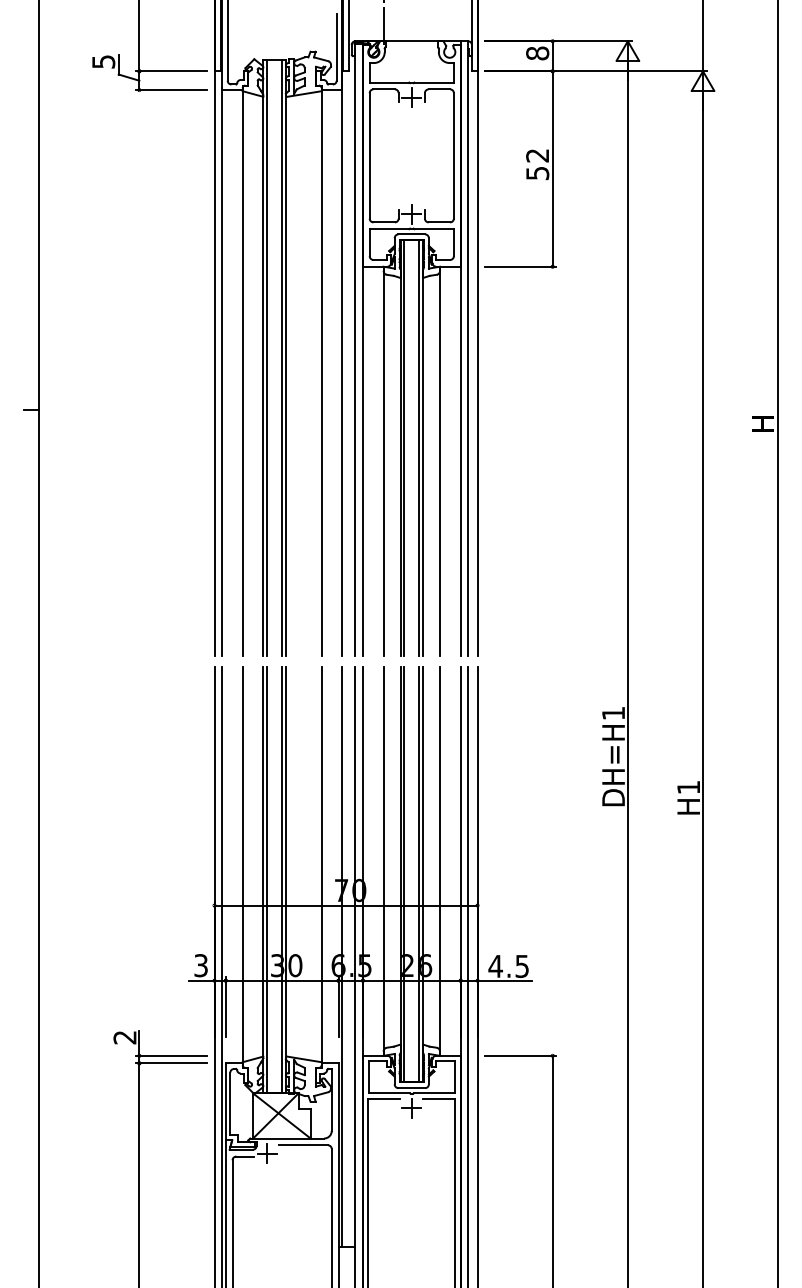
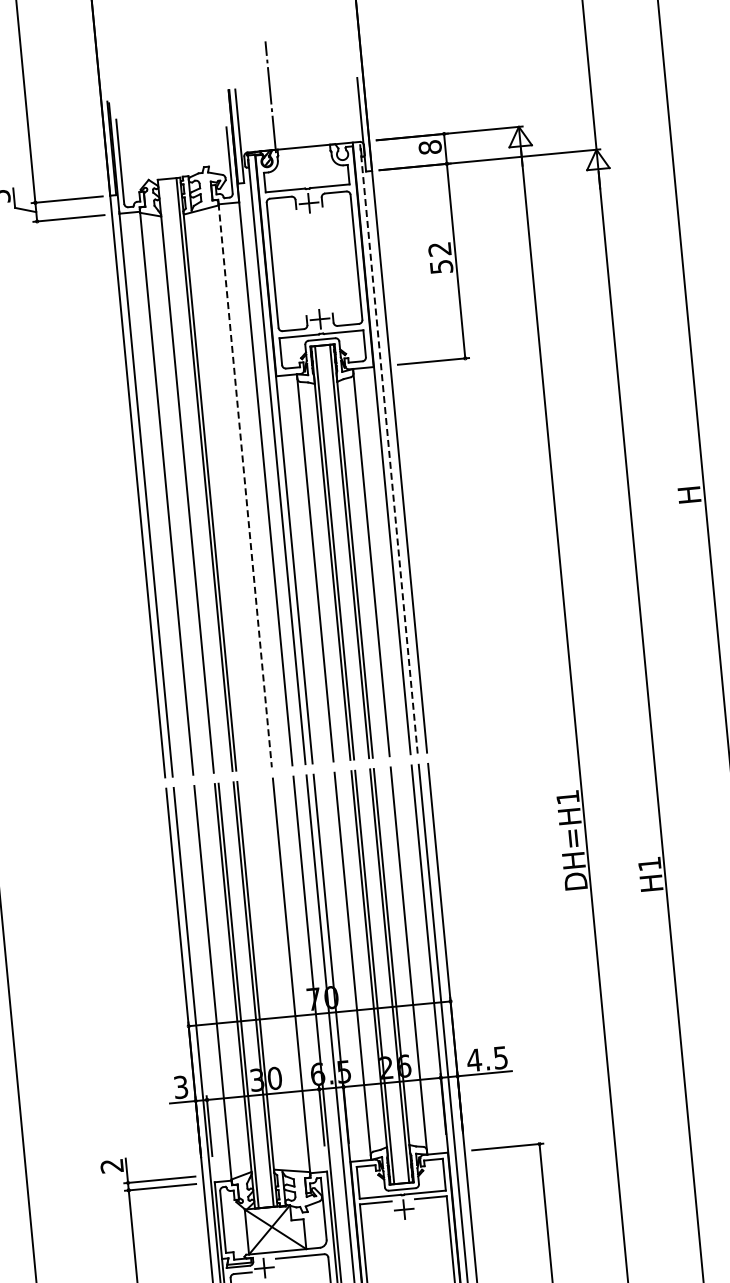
line: (468, 347) -> (389, 446), solid -> dashed
line: (267, 357) -> (189, 475), removed
line: (321, 373) -> (245, 486), solid -> dashed

